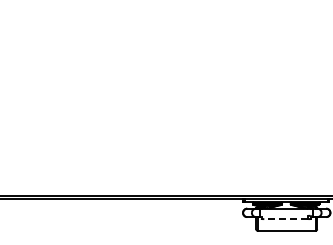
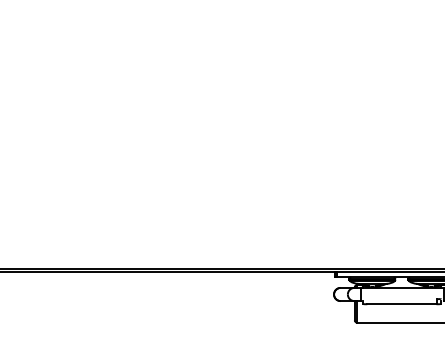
line: (285, 219) -> (400, 304), dashed -> solid

